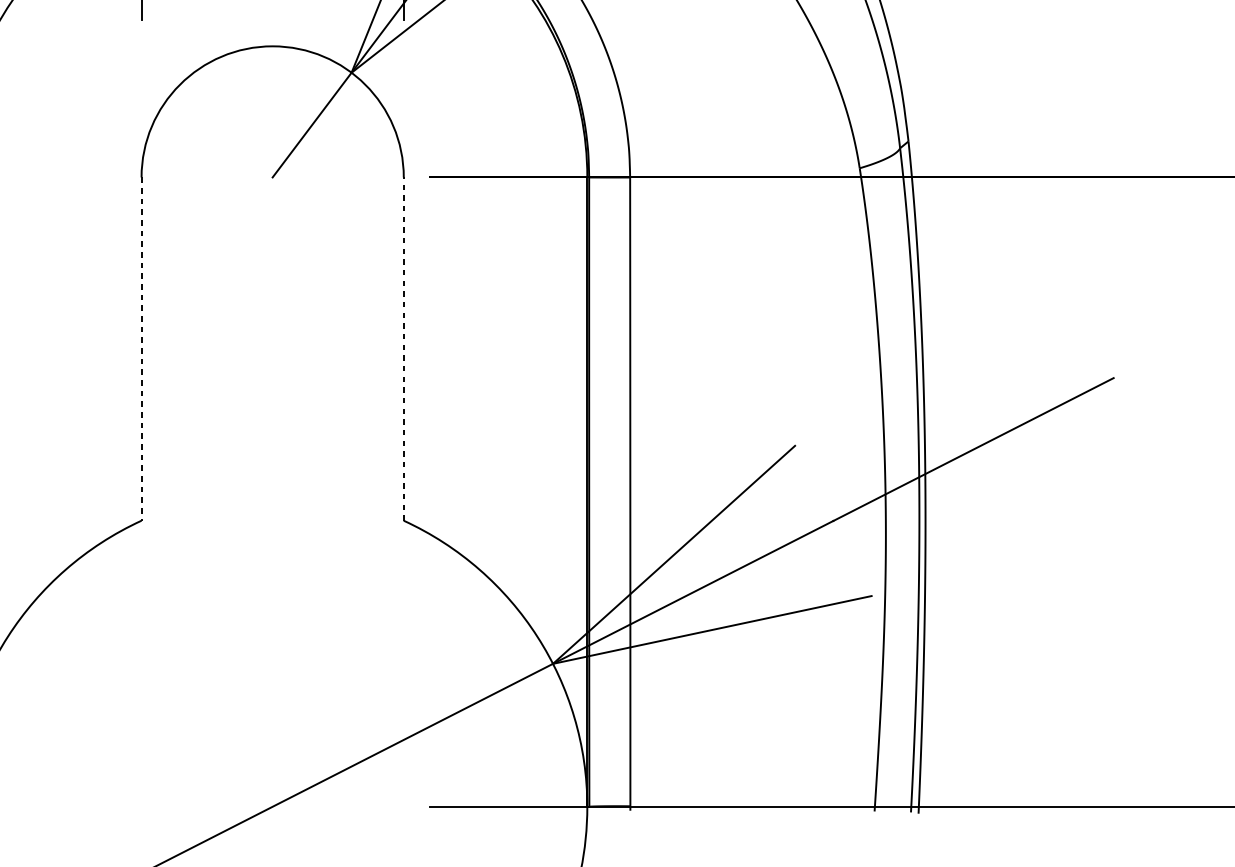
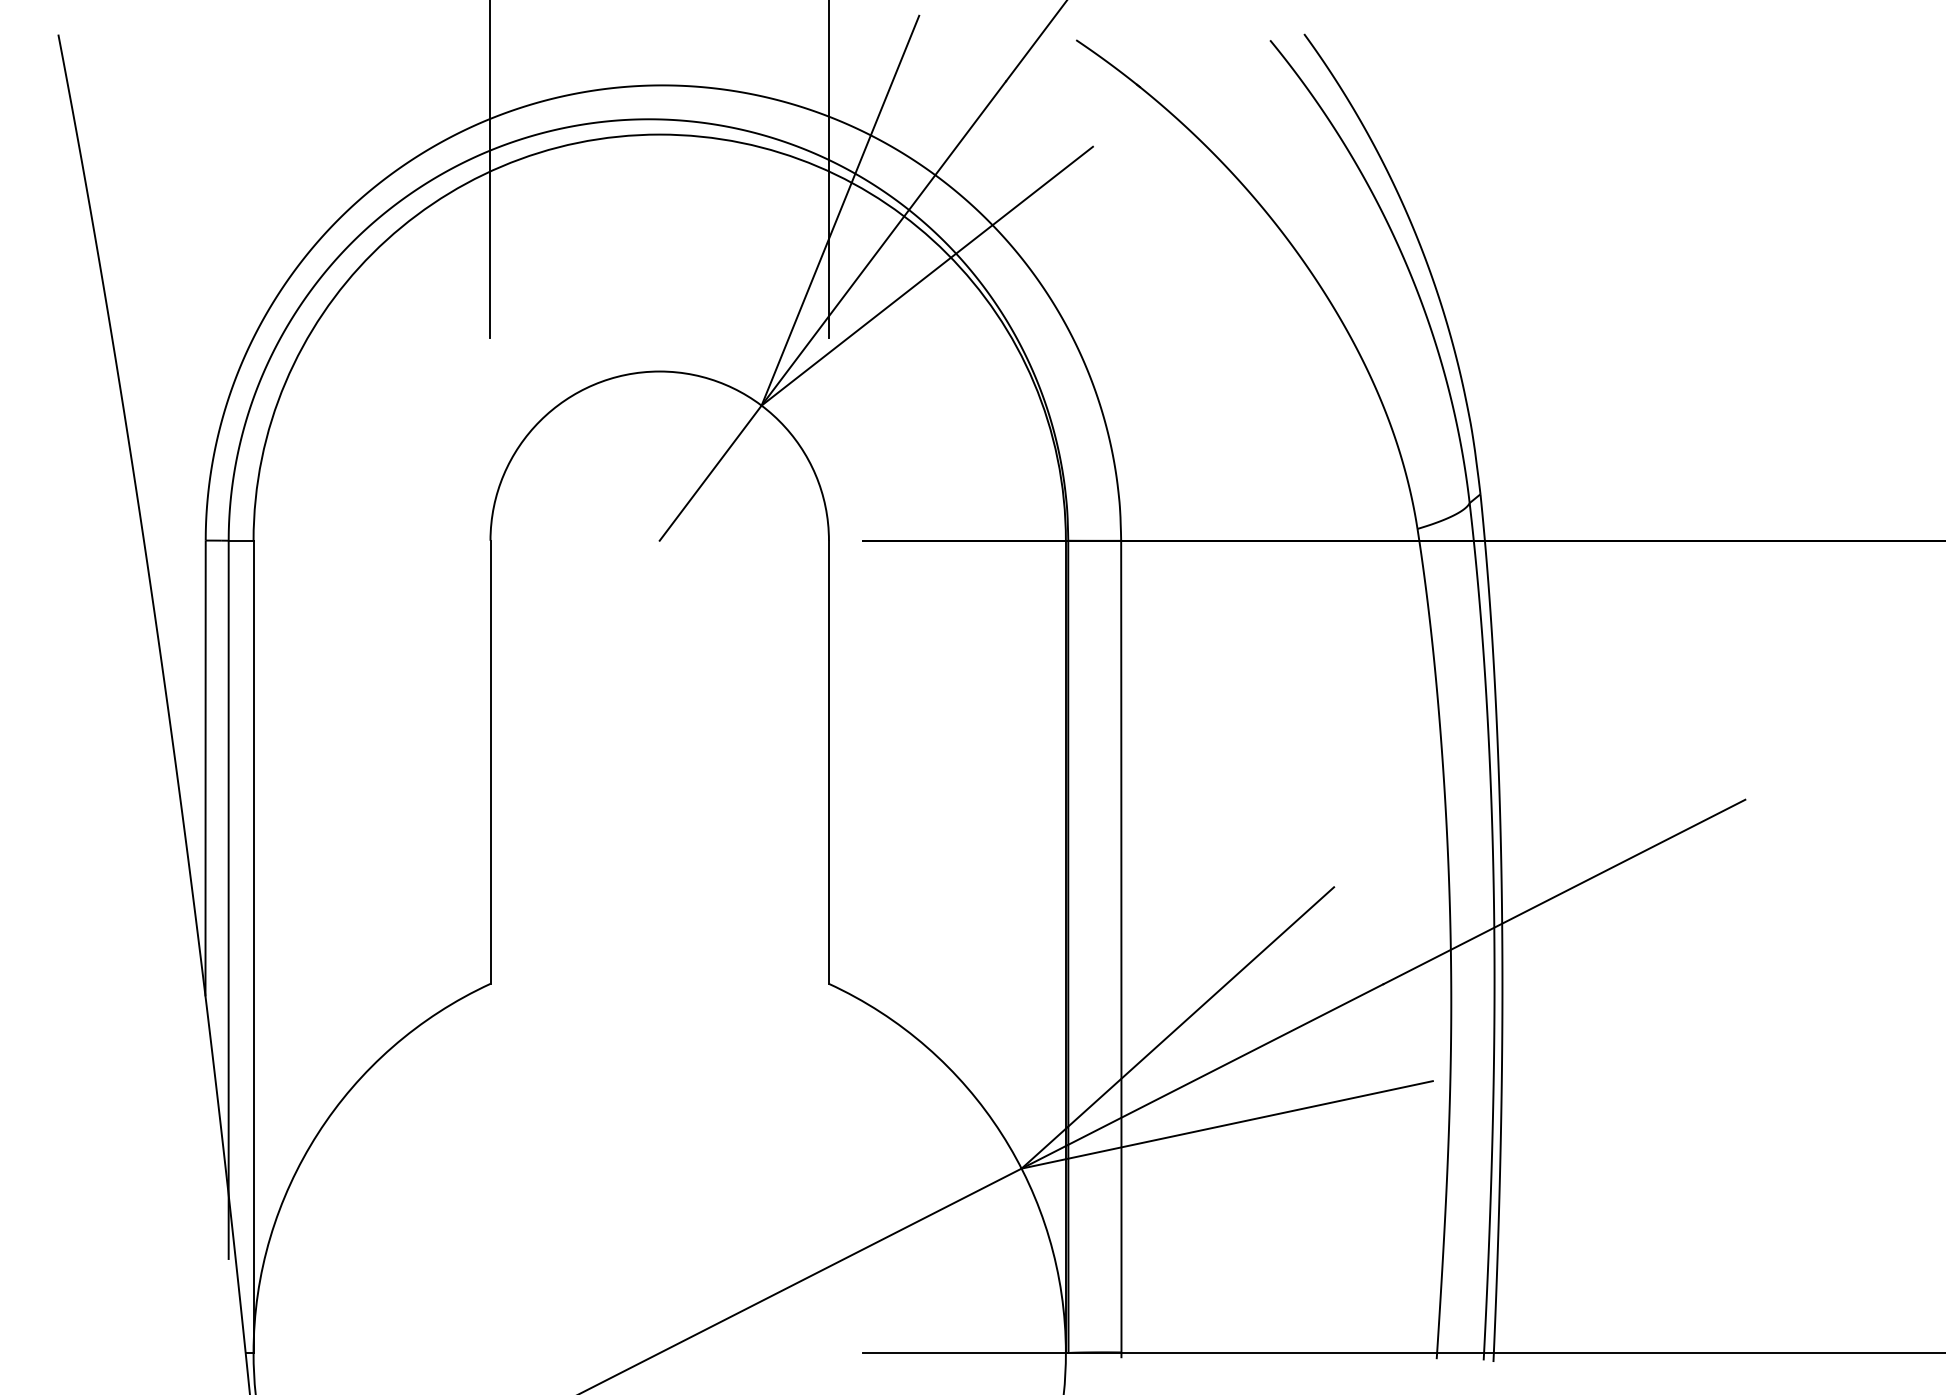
line: (141, 349) -> (490, 762), dashed -> solid
line: (403, 349) -> (828, 762), dashed -> solid

